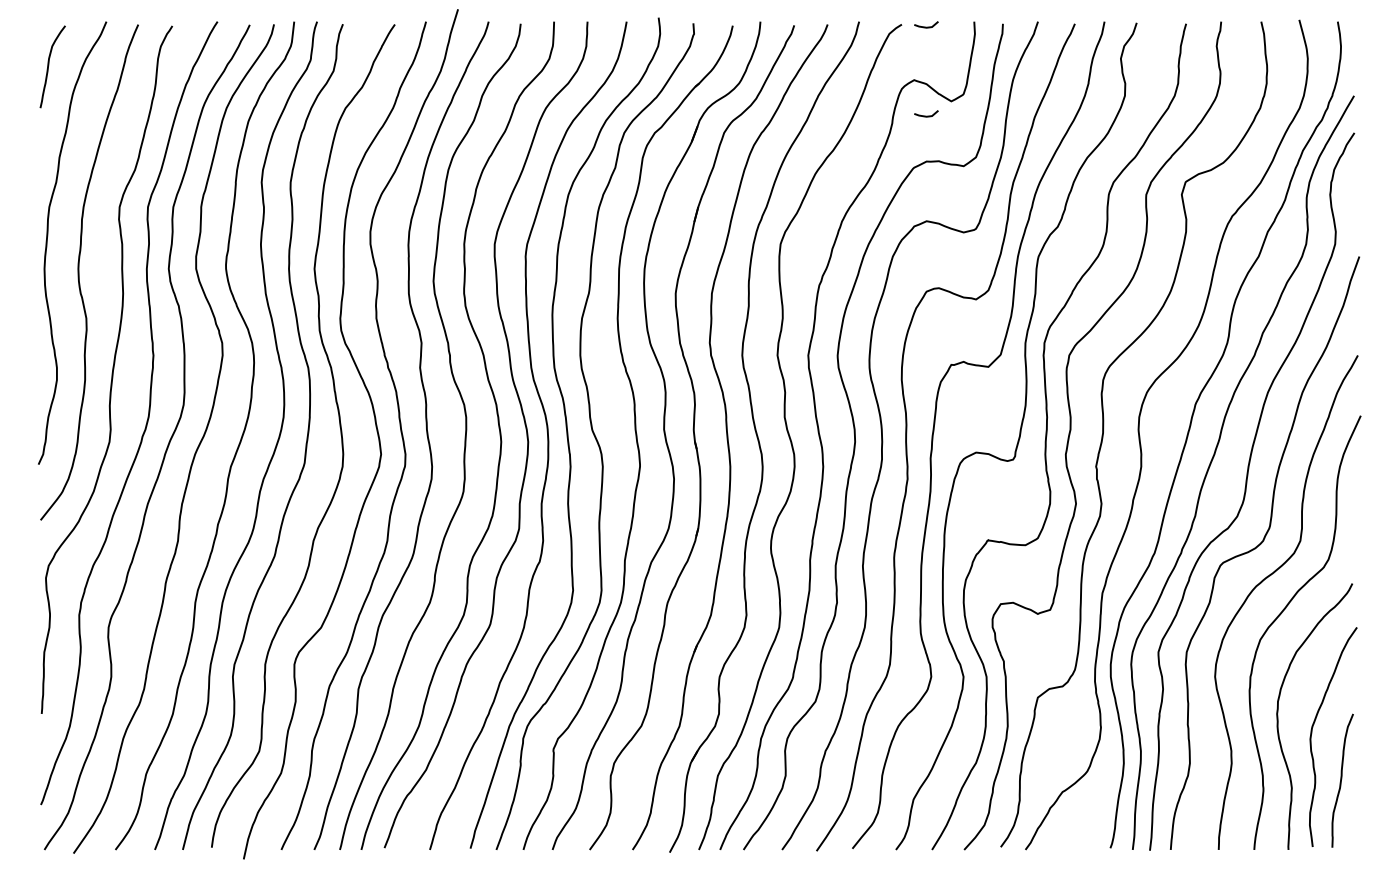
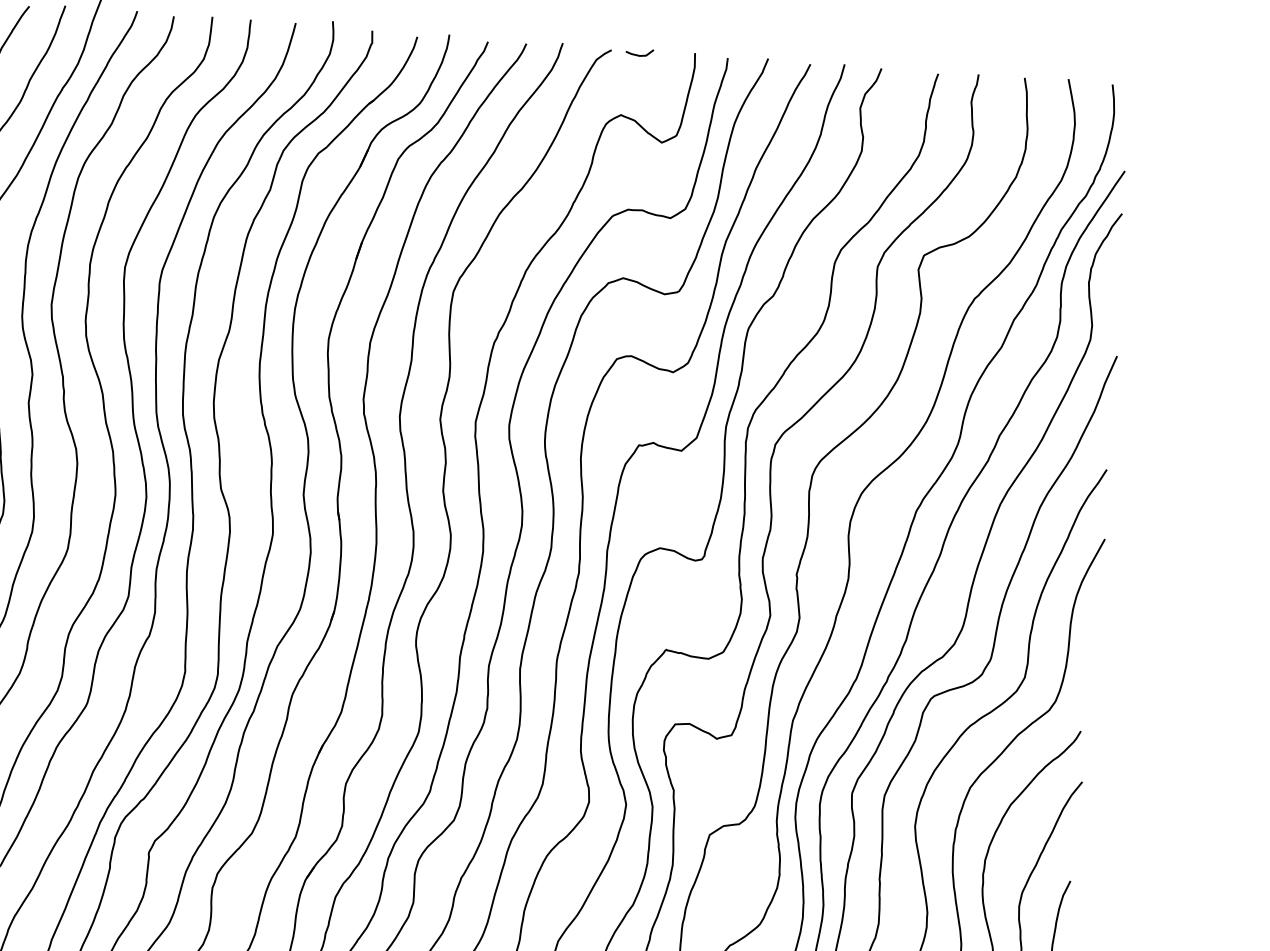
line: (926, 115) -> (632, 156), removed

